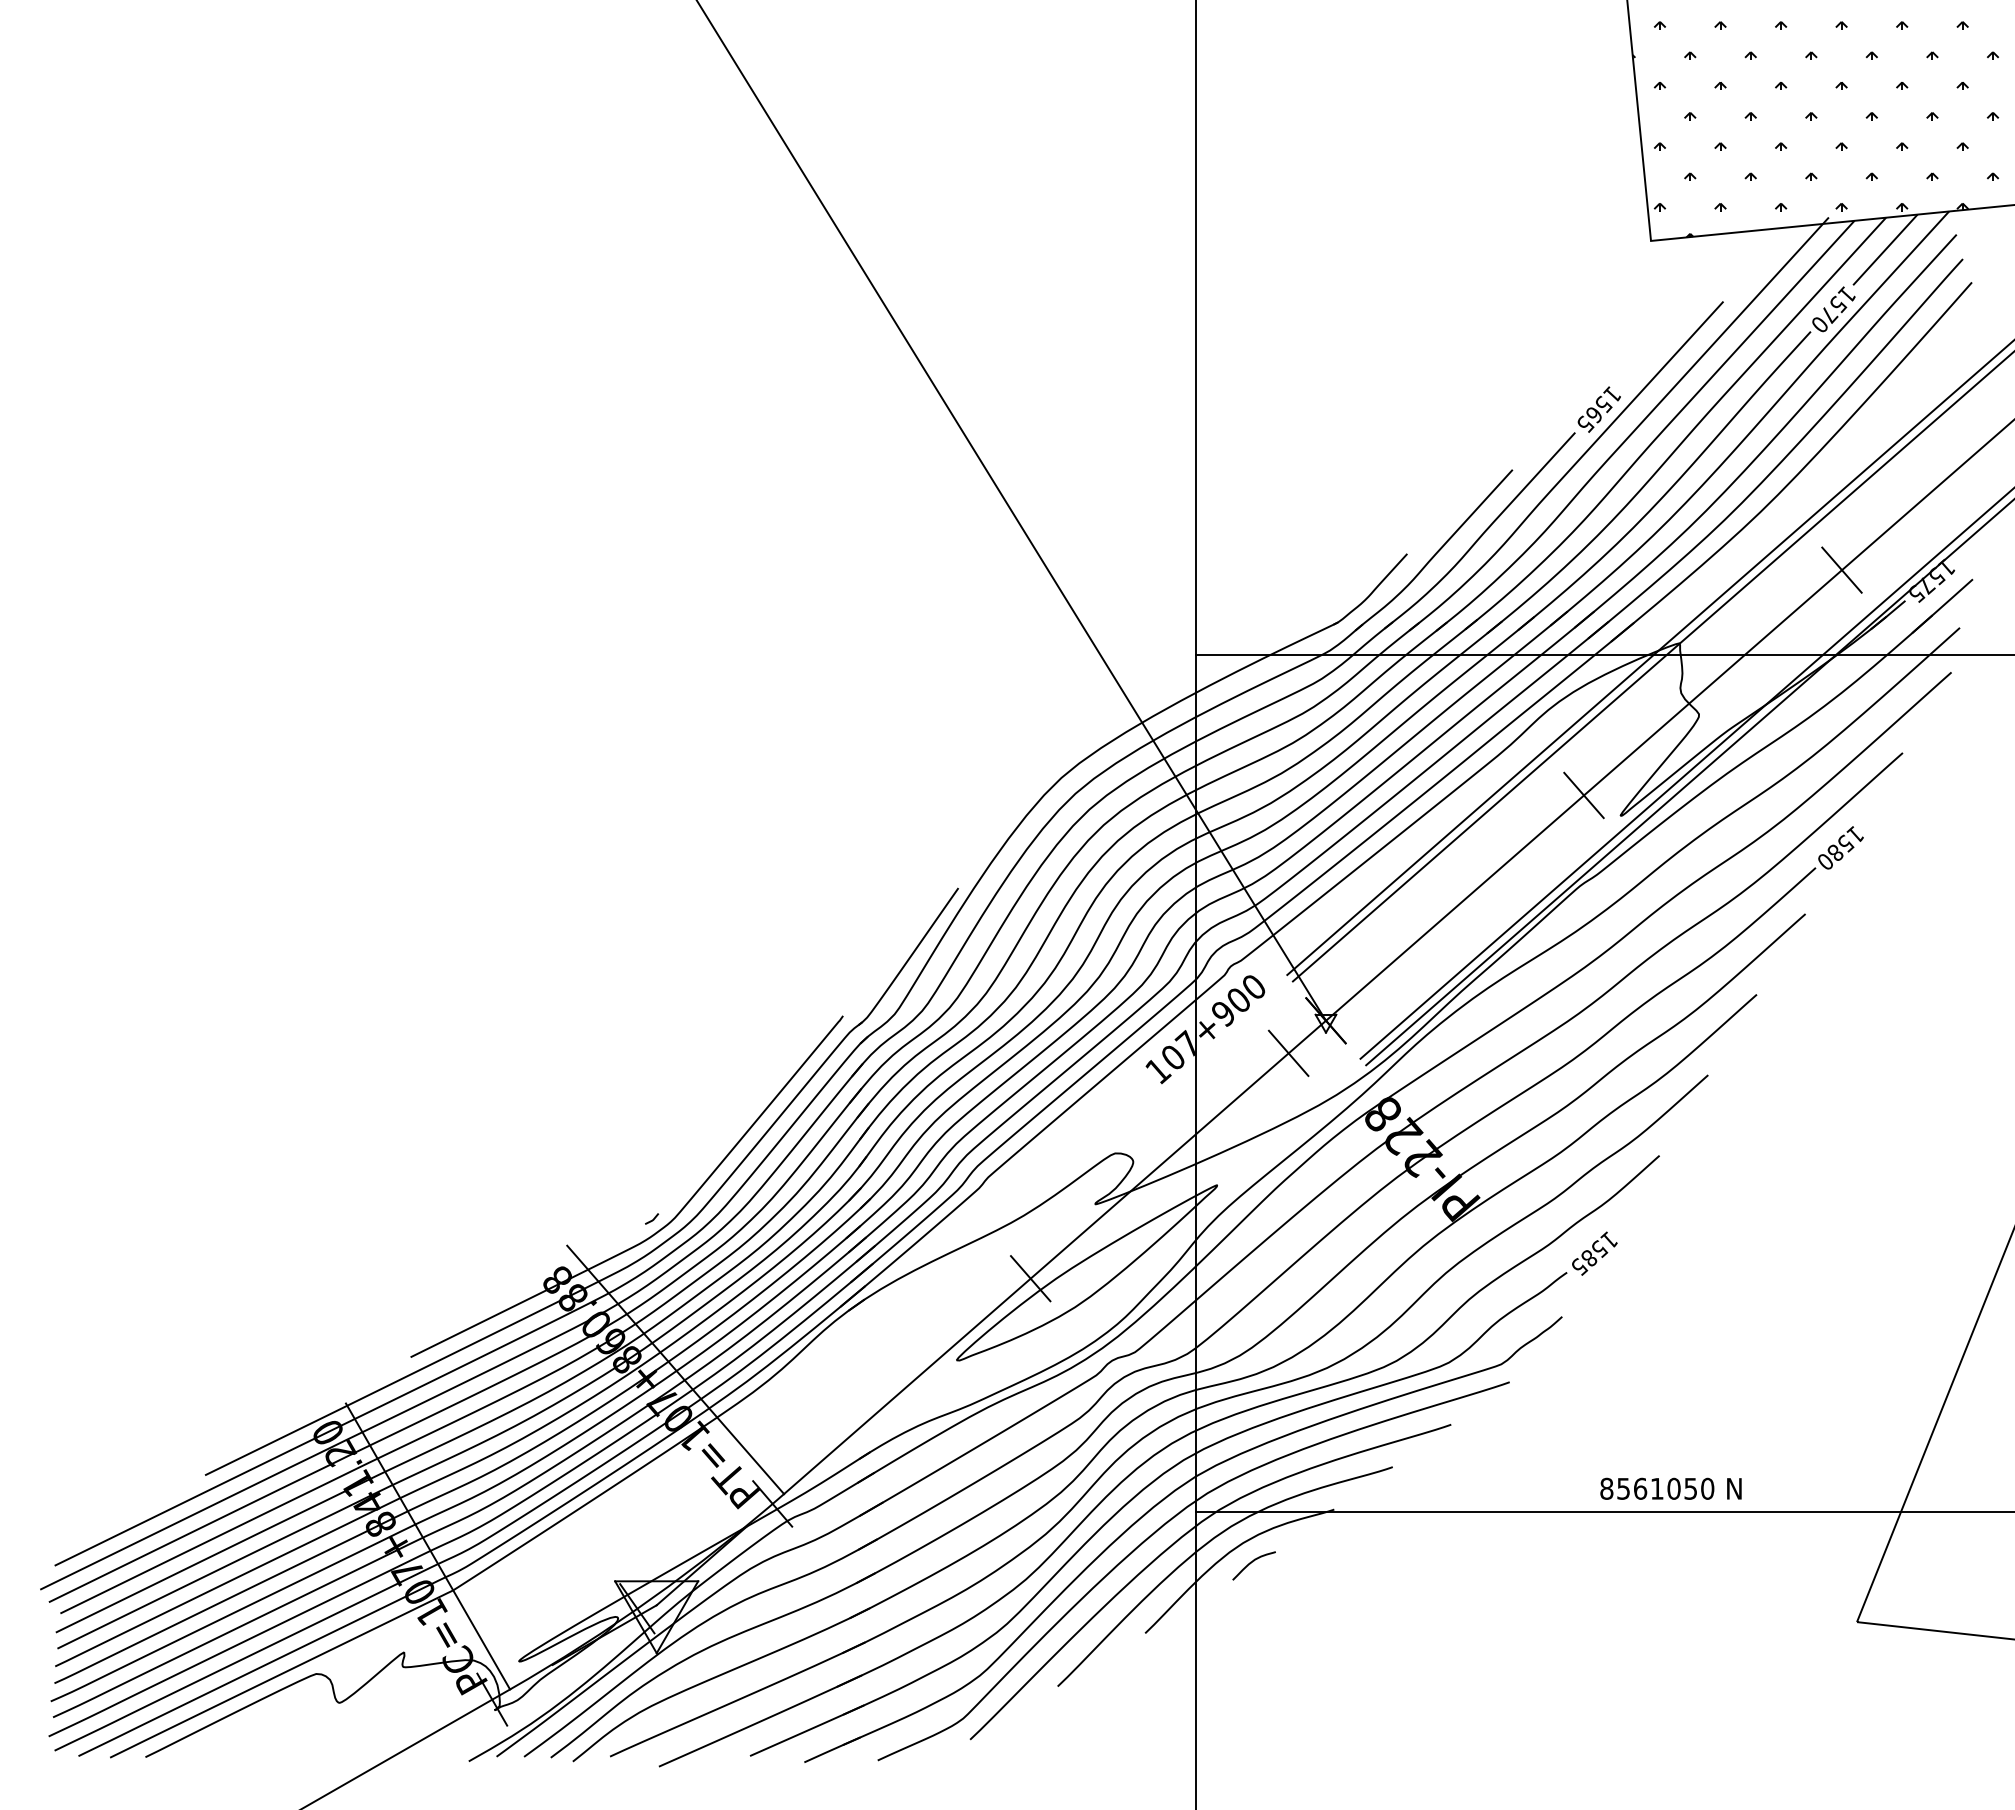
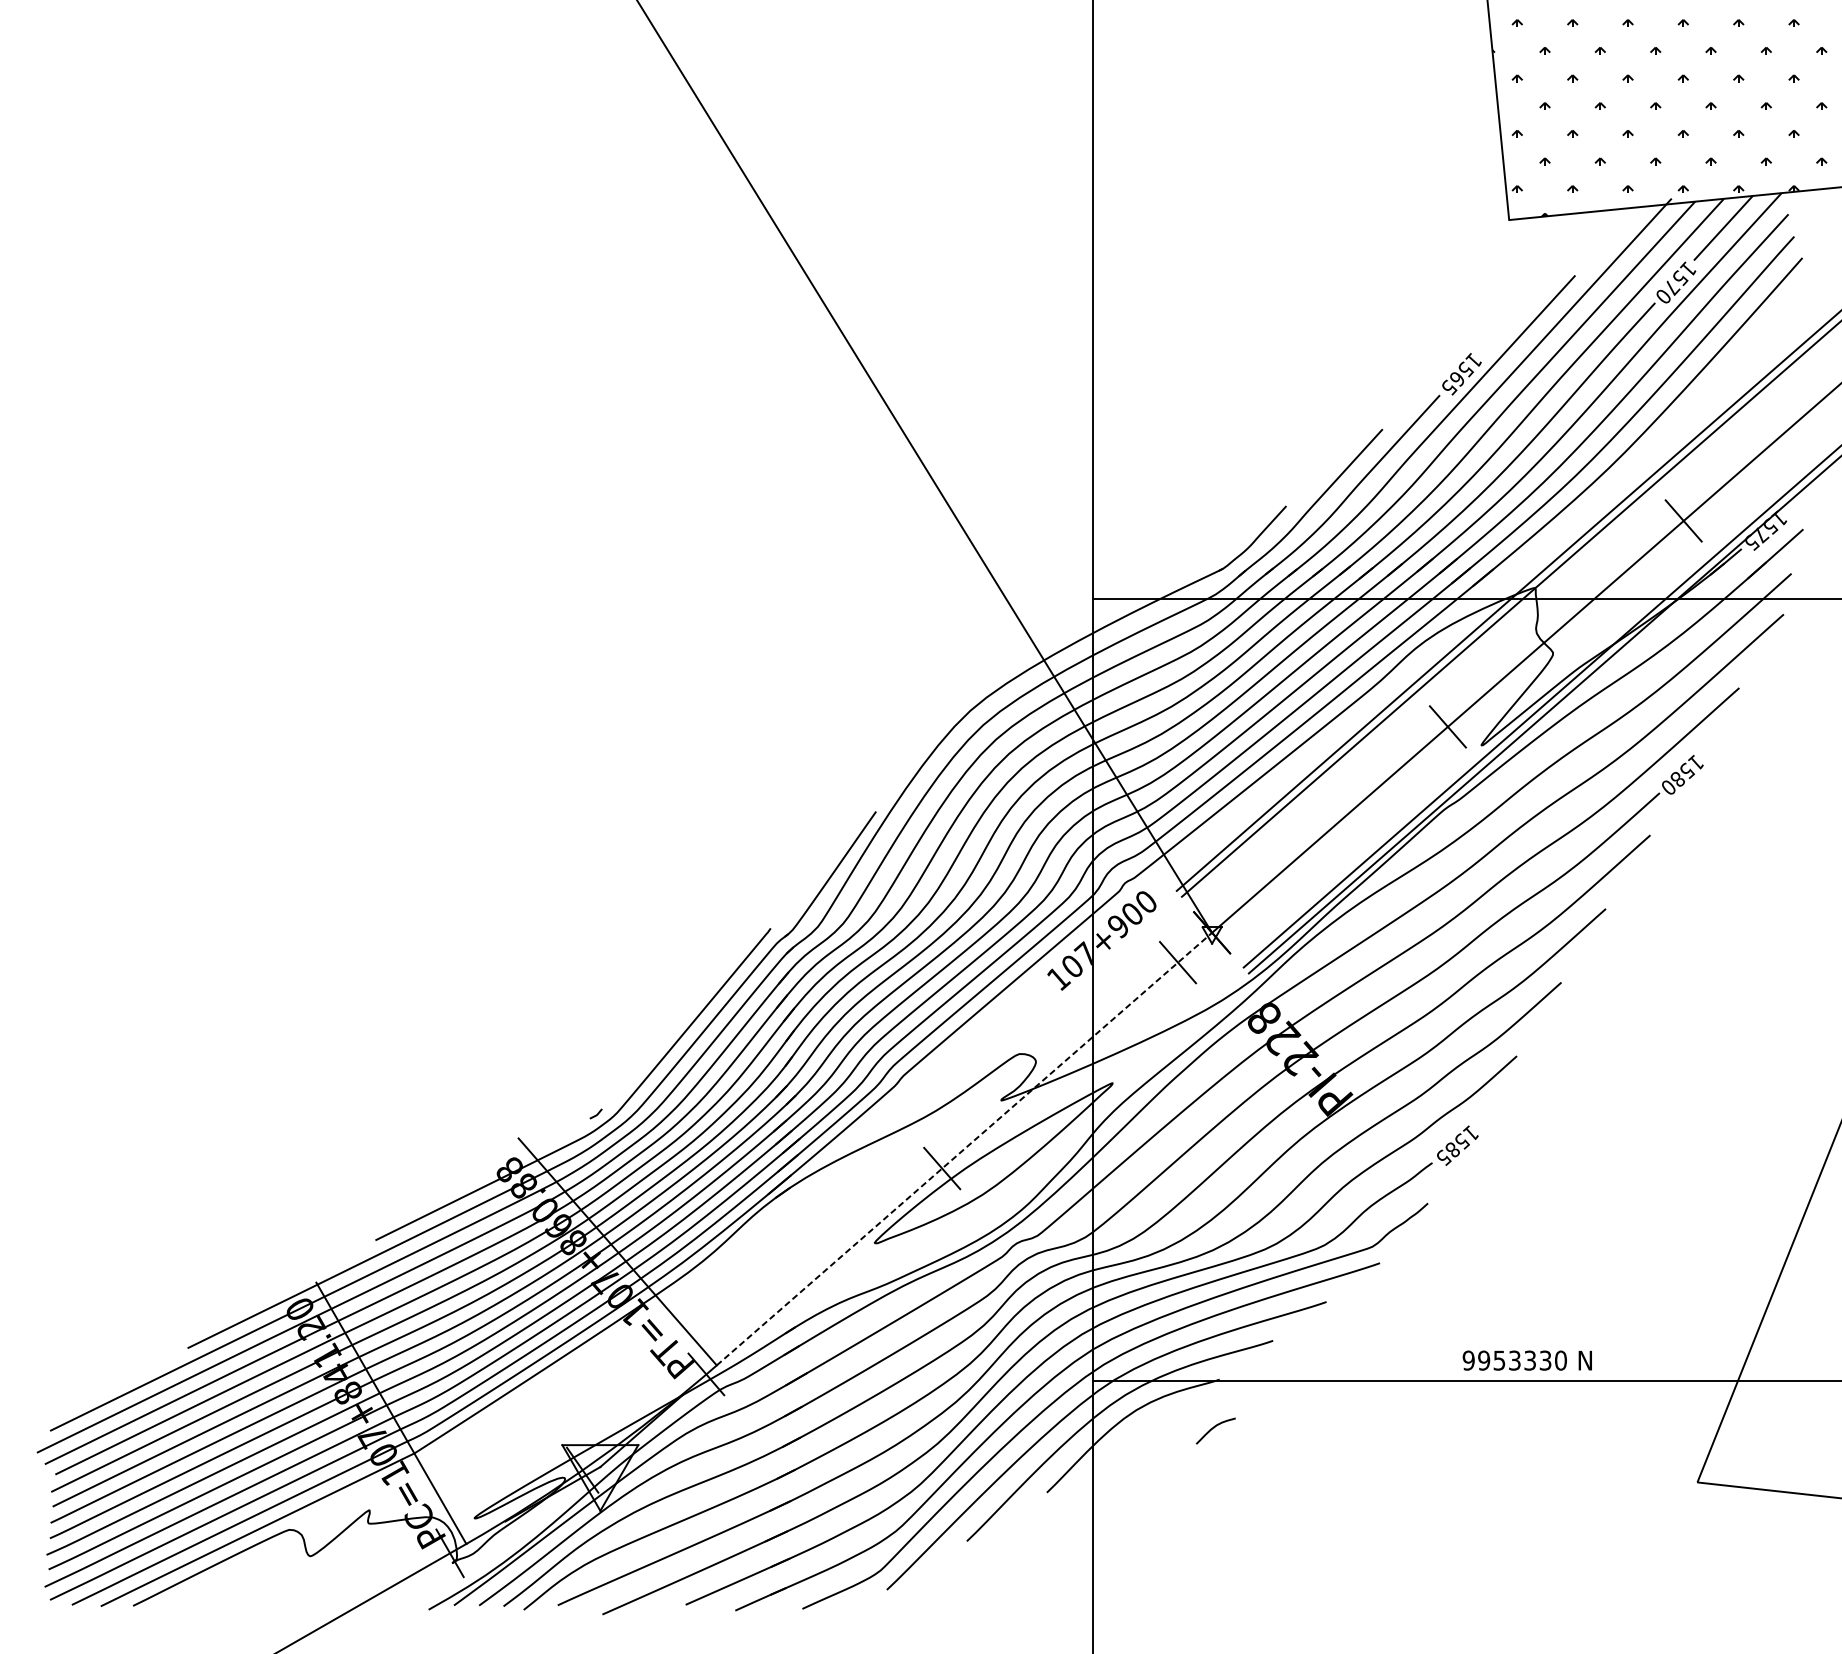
line: (1055, 1257) -> (964, 1149), solid -> dashed
text: (1648, 1488) -> (1506, 1360), 8561050 -> 9953330
curve: (1251, 1563) -> (1213, 1428), moved

